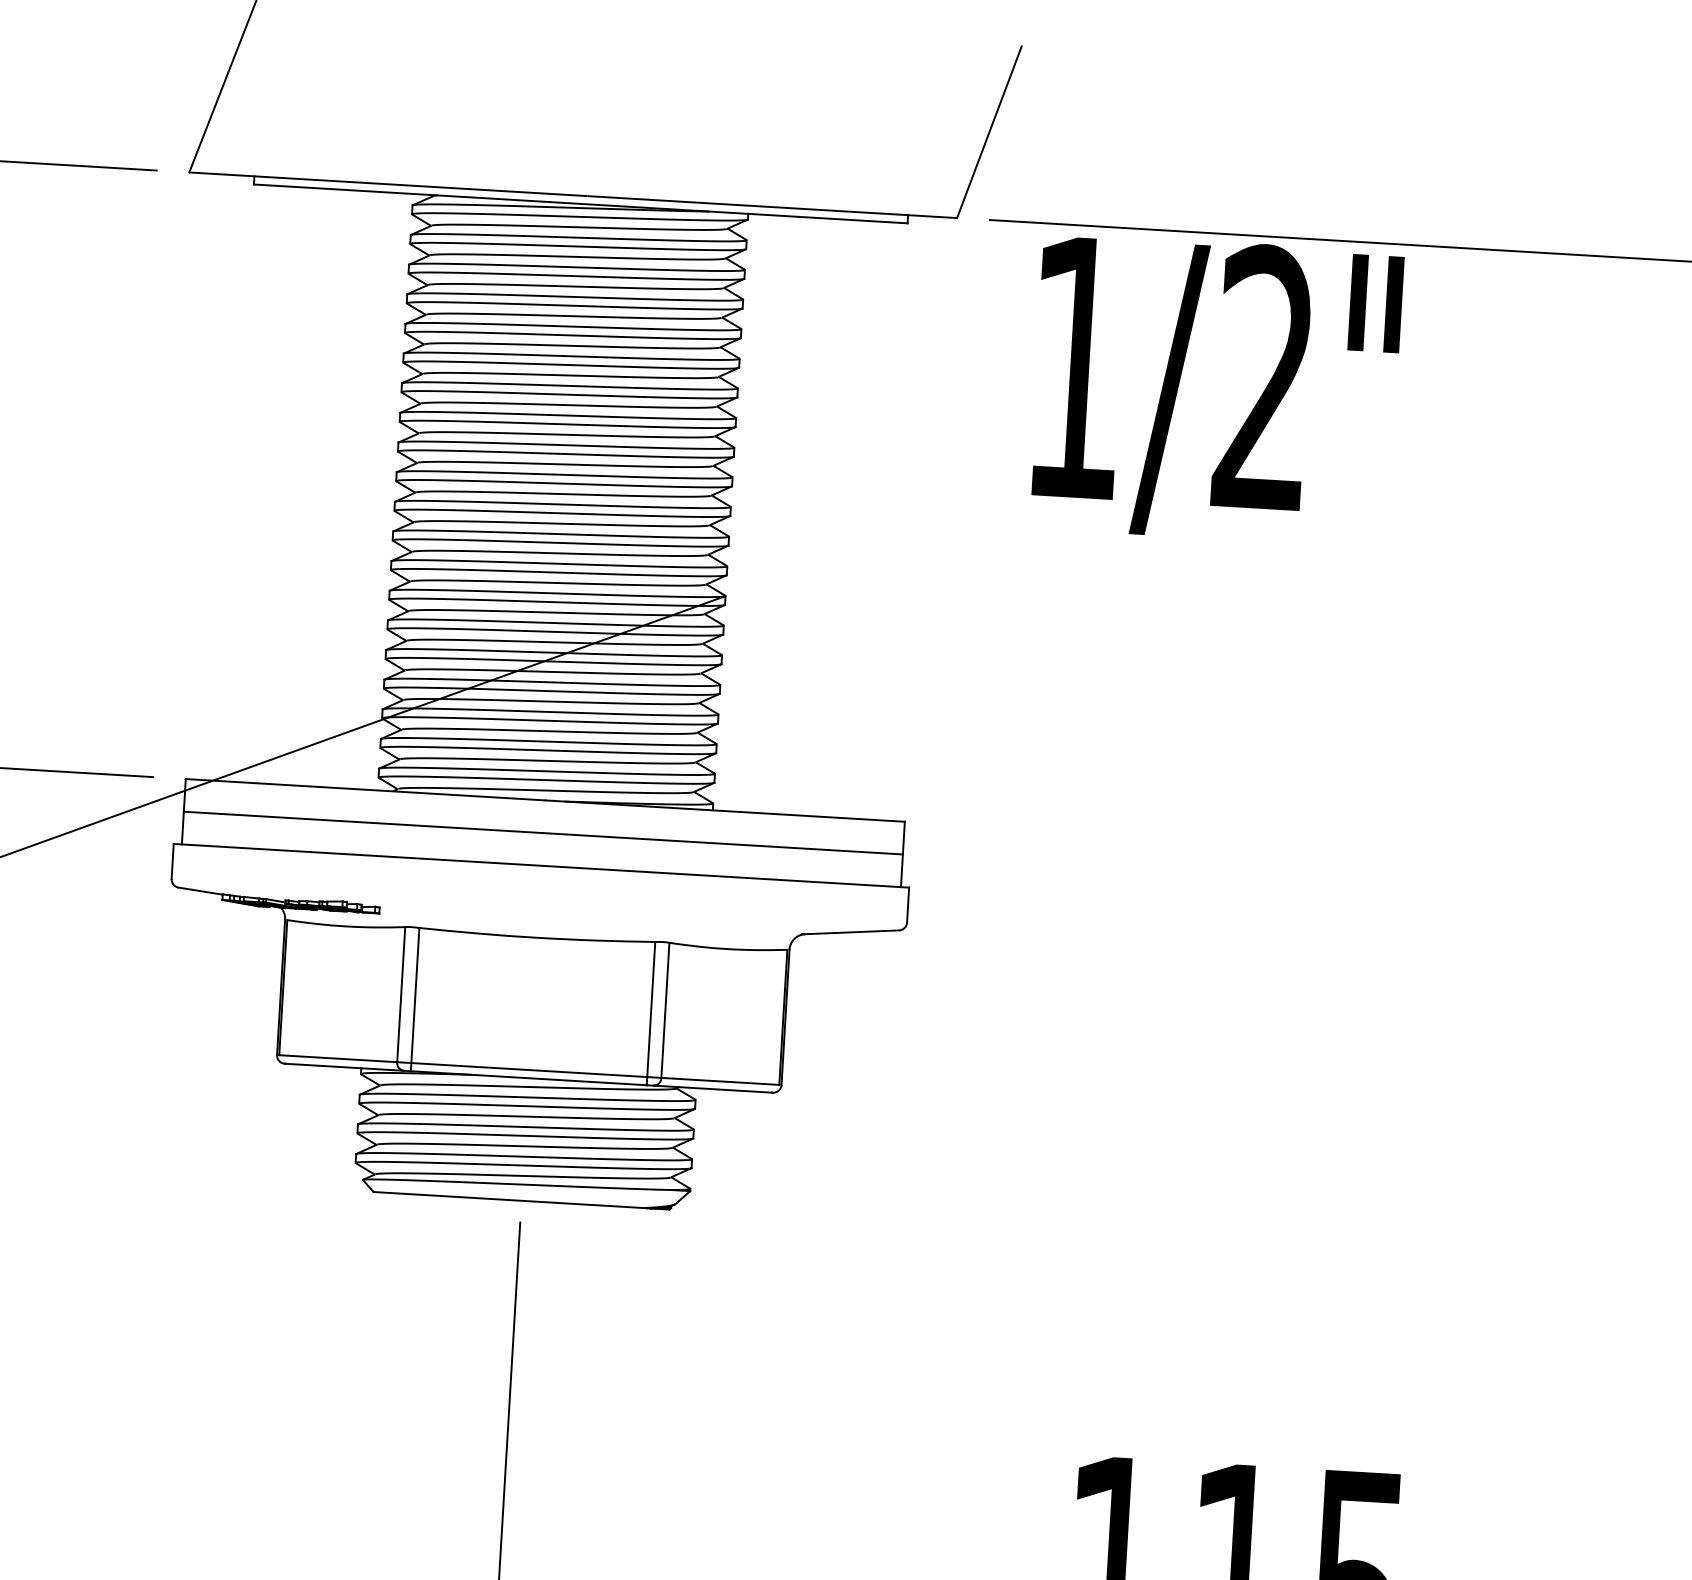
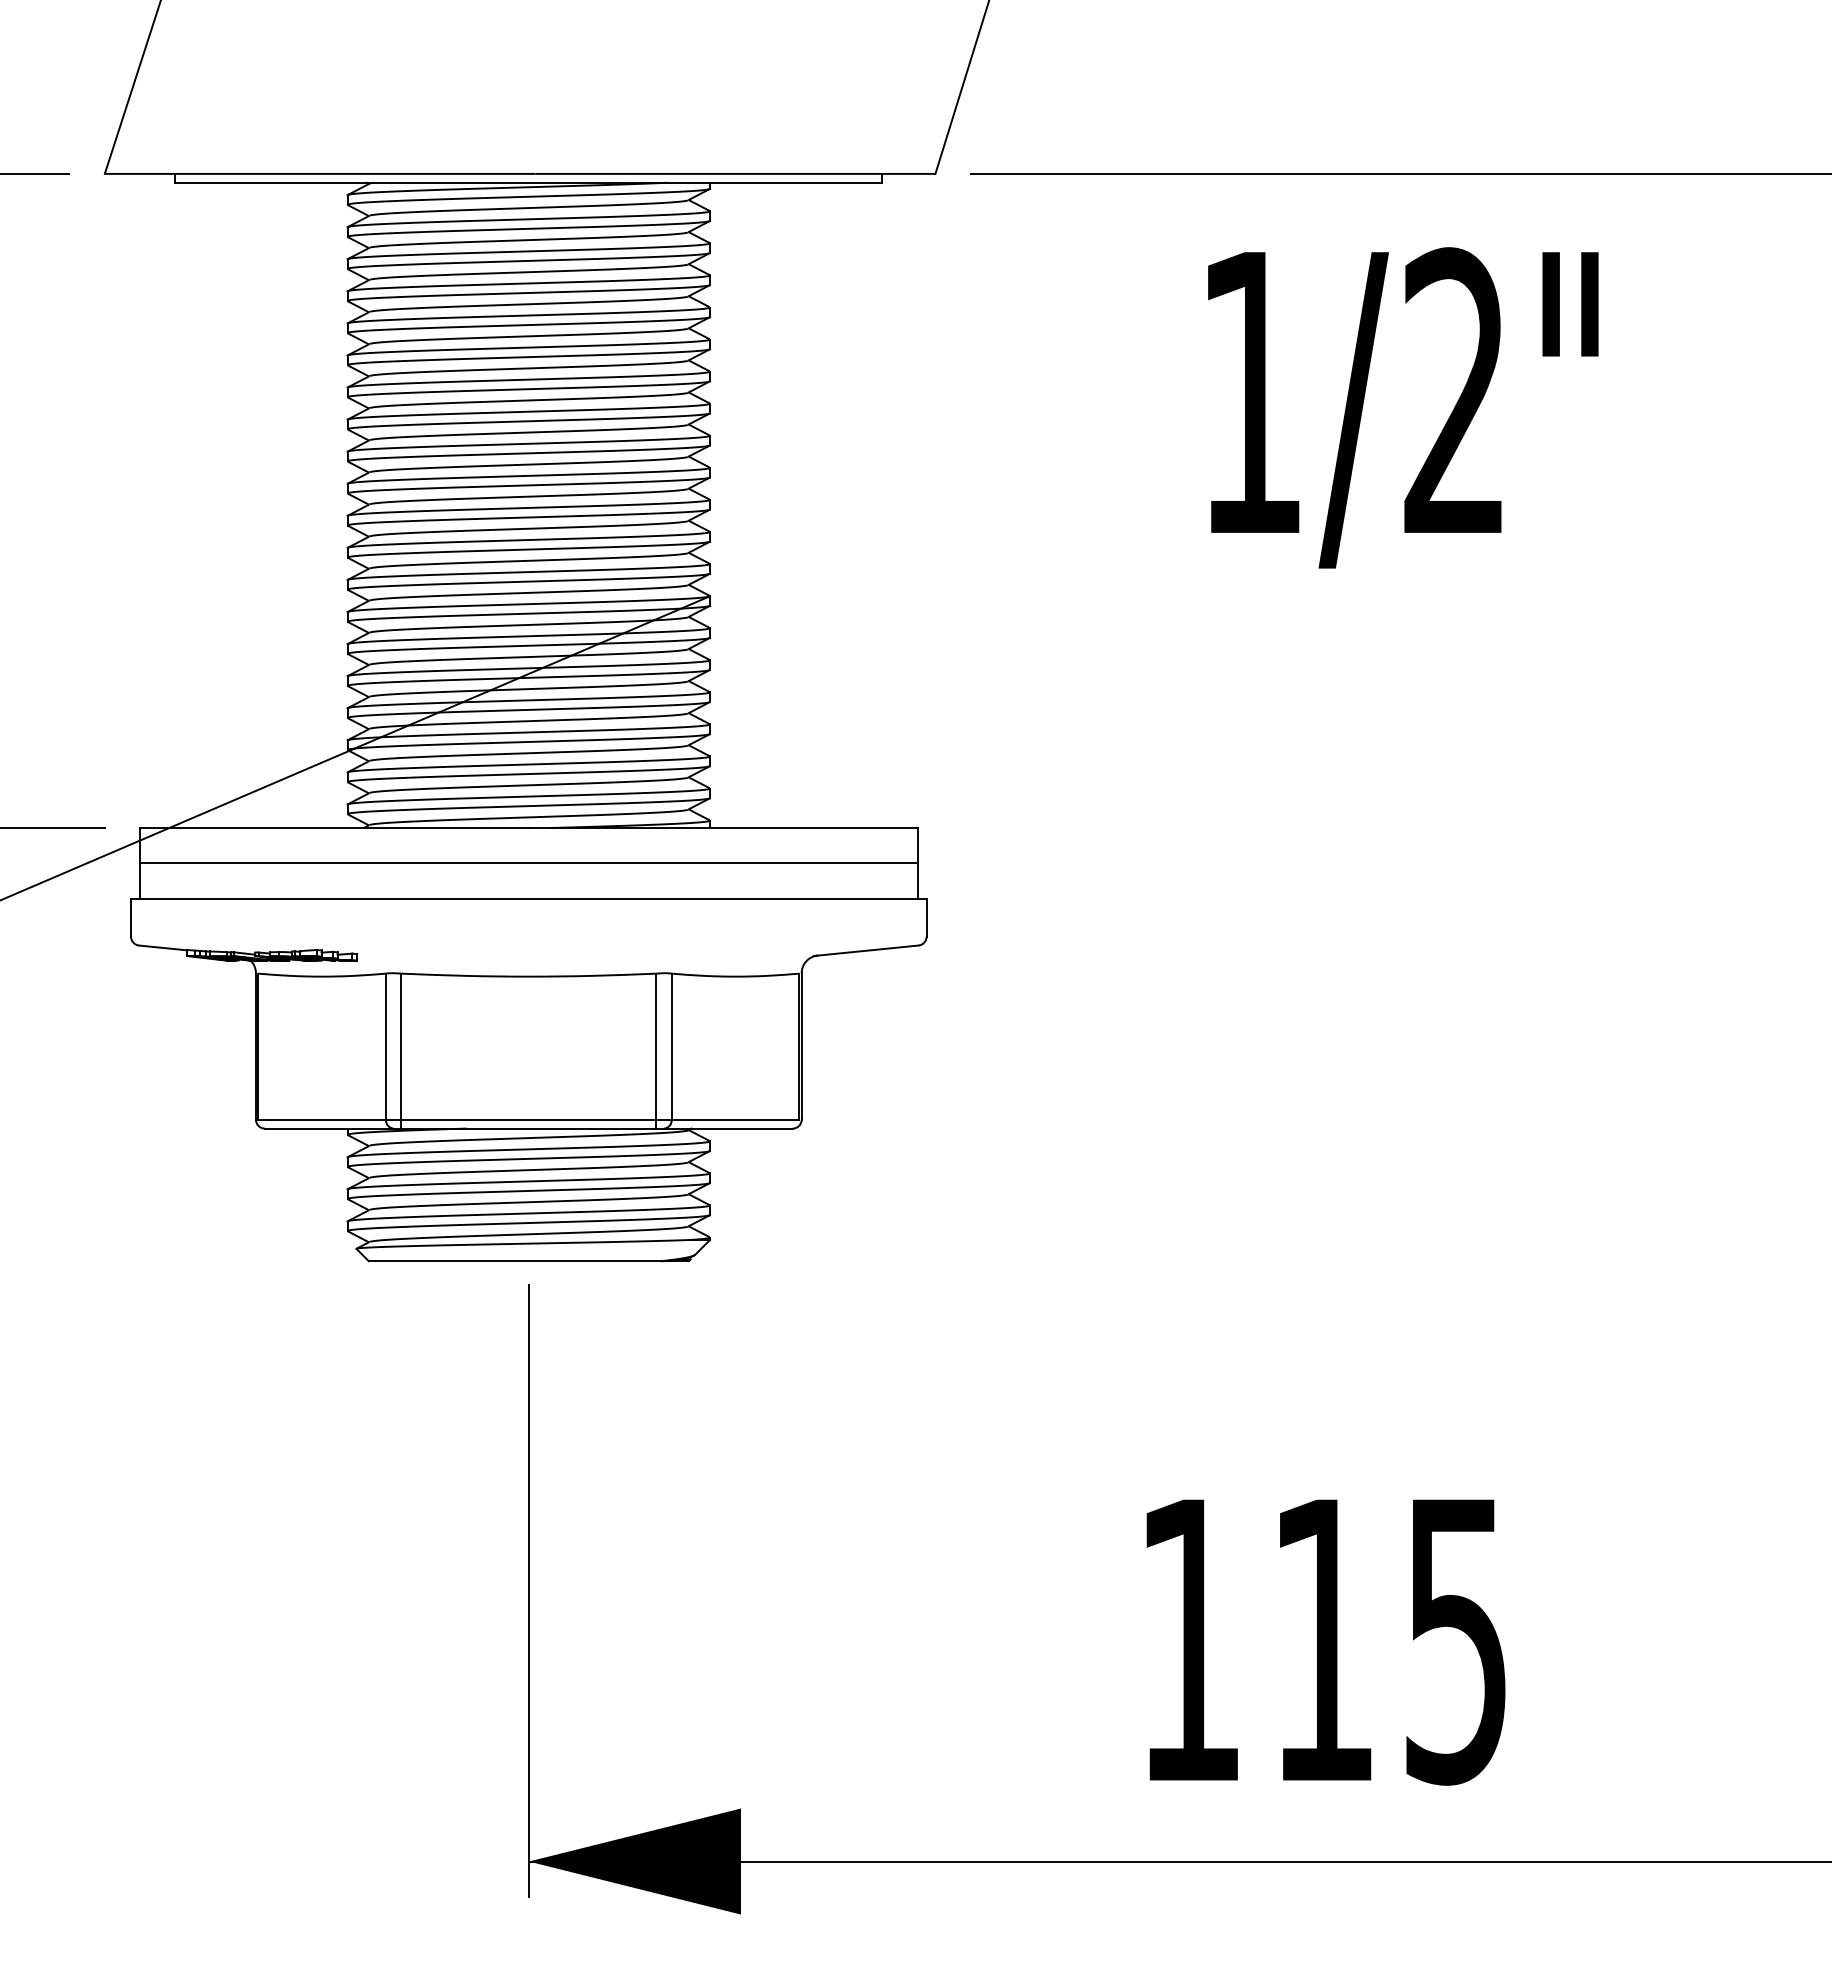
text: (1215, 389) -> (1403, 407), moved

